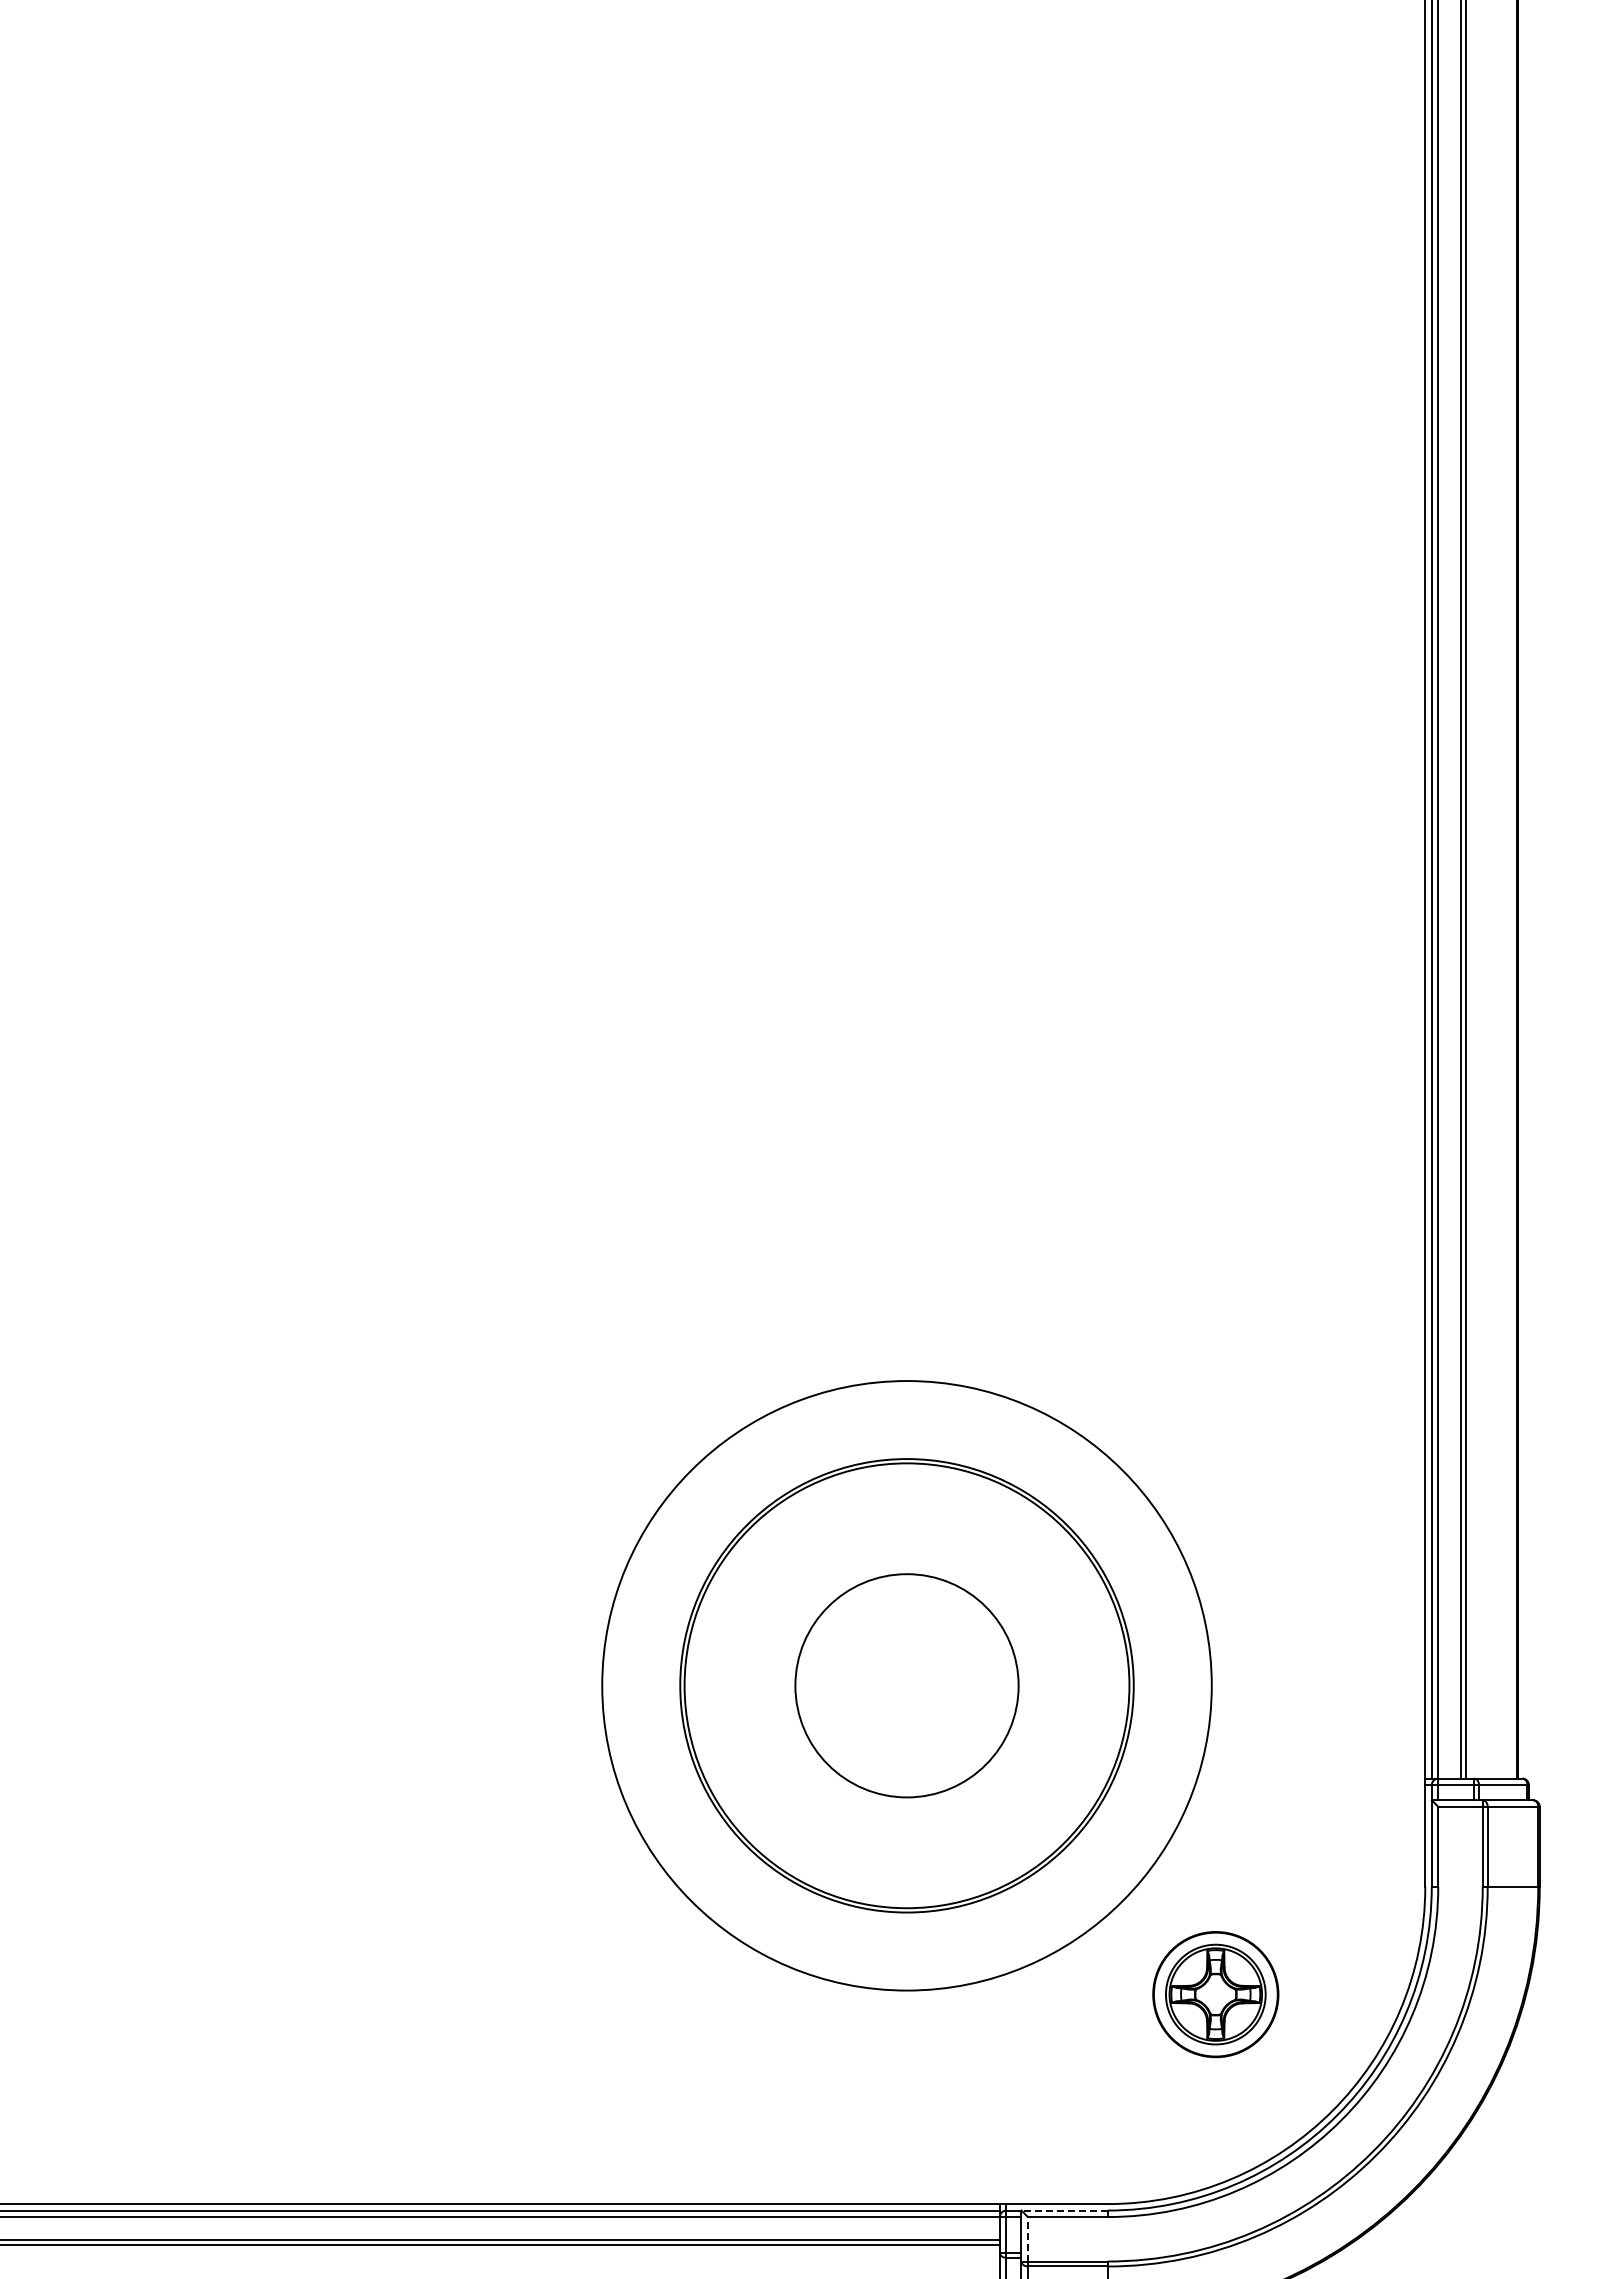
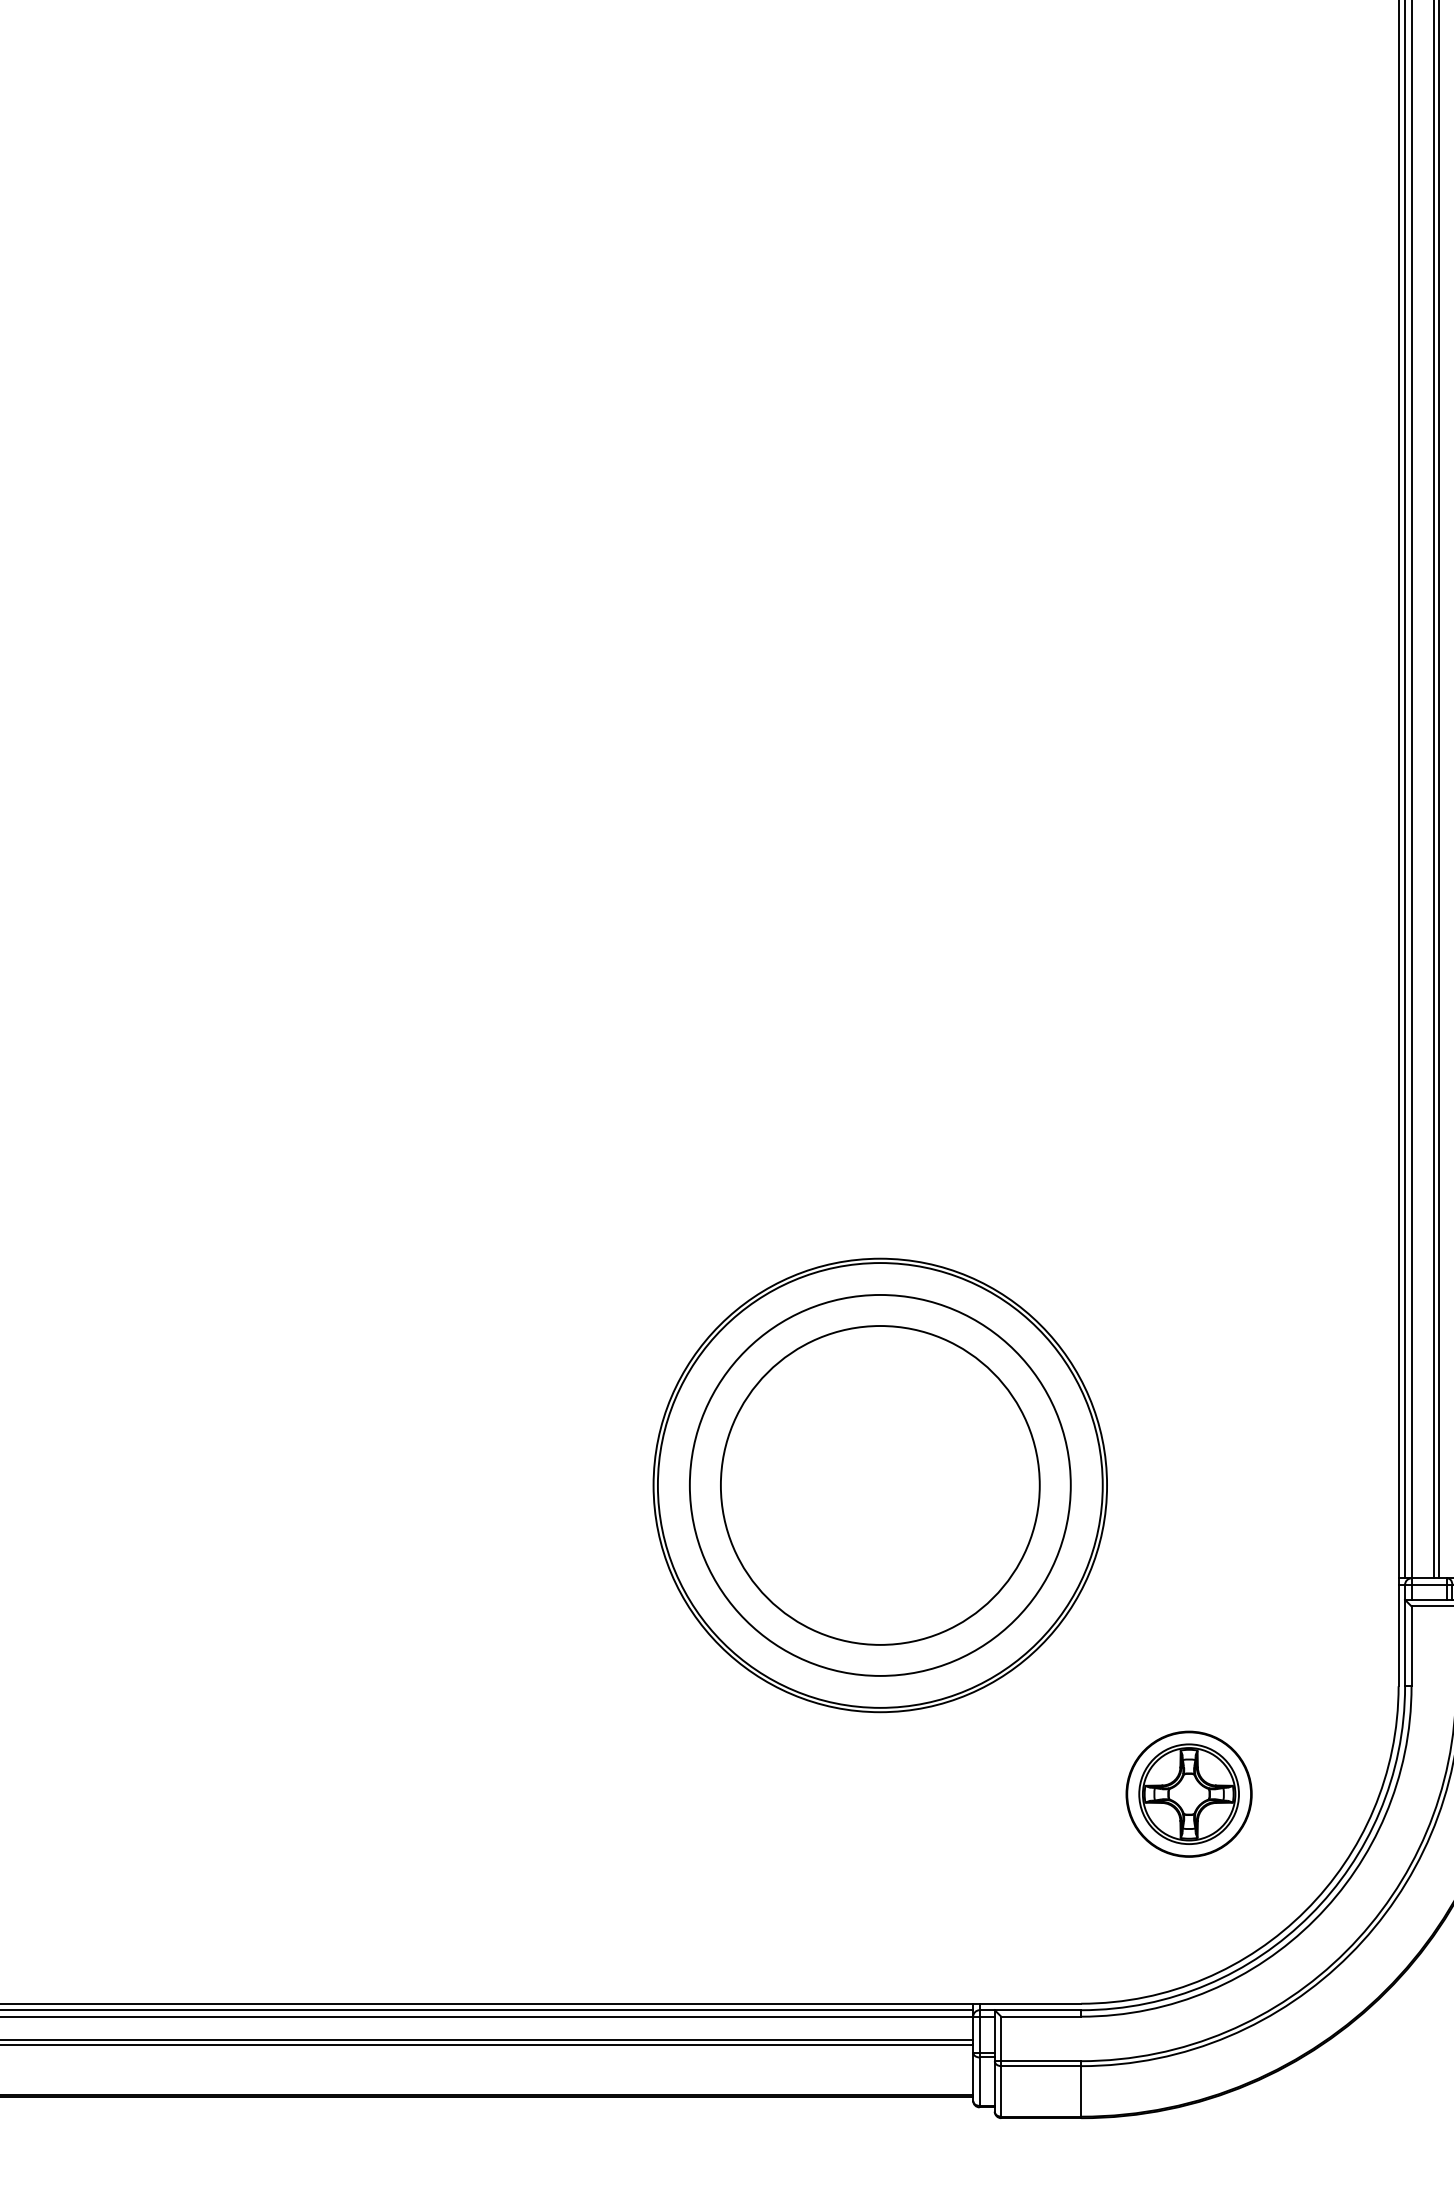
circle: (906, 1685) -> (879, 1485), size x0.62
circle: (906, 1685) -> (879, 1485), size x1.43
line: (1064, 2210) -> (1037, 2010), dashed -> solid
line: (1027, 2238) -> (1000, 2038), dashed -> solid

